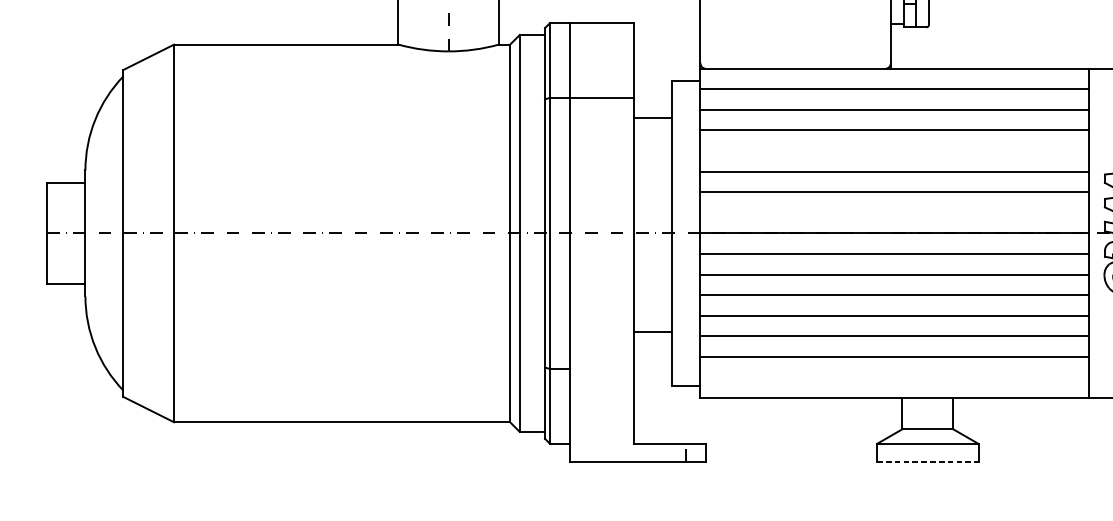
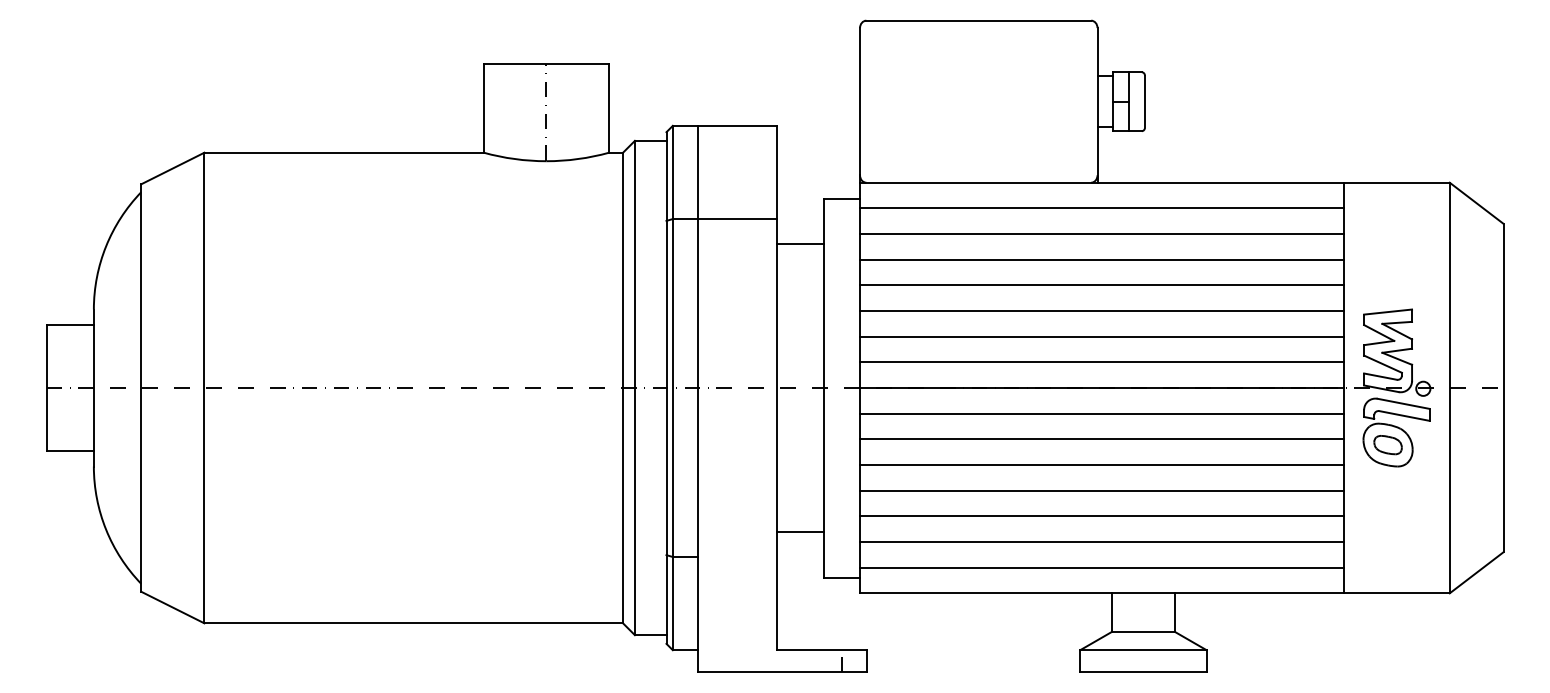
line: (894, 151) -> (1101, 285), added
line: (894, 212) -> (1101, 362), added
line: (652, 331) -> (800, 531), moved
line: (894, 377) -> (1101, 567), added
line: (927, 461) -> (1143, 672), dashed -> solid

